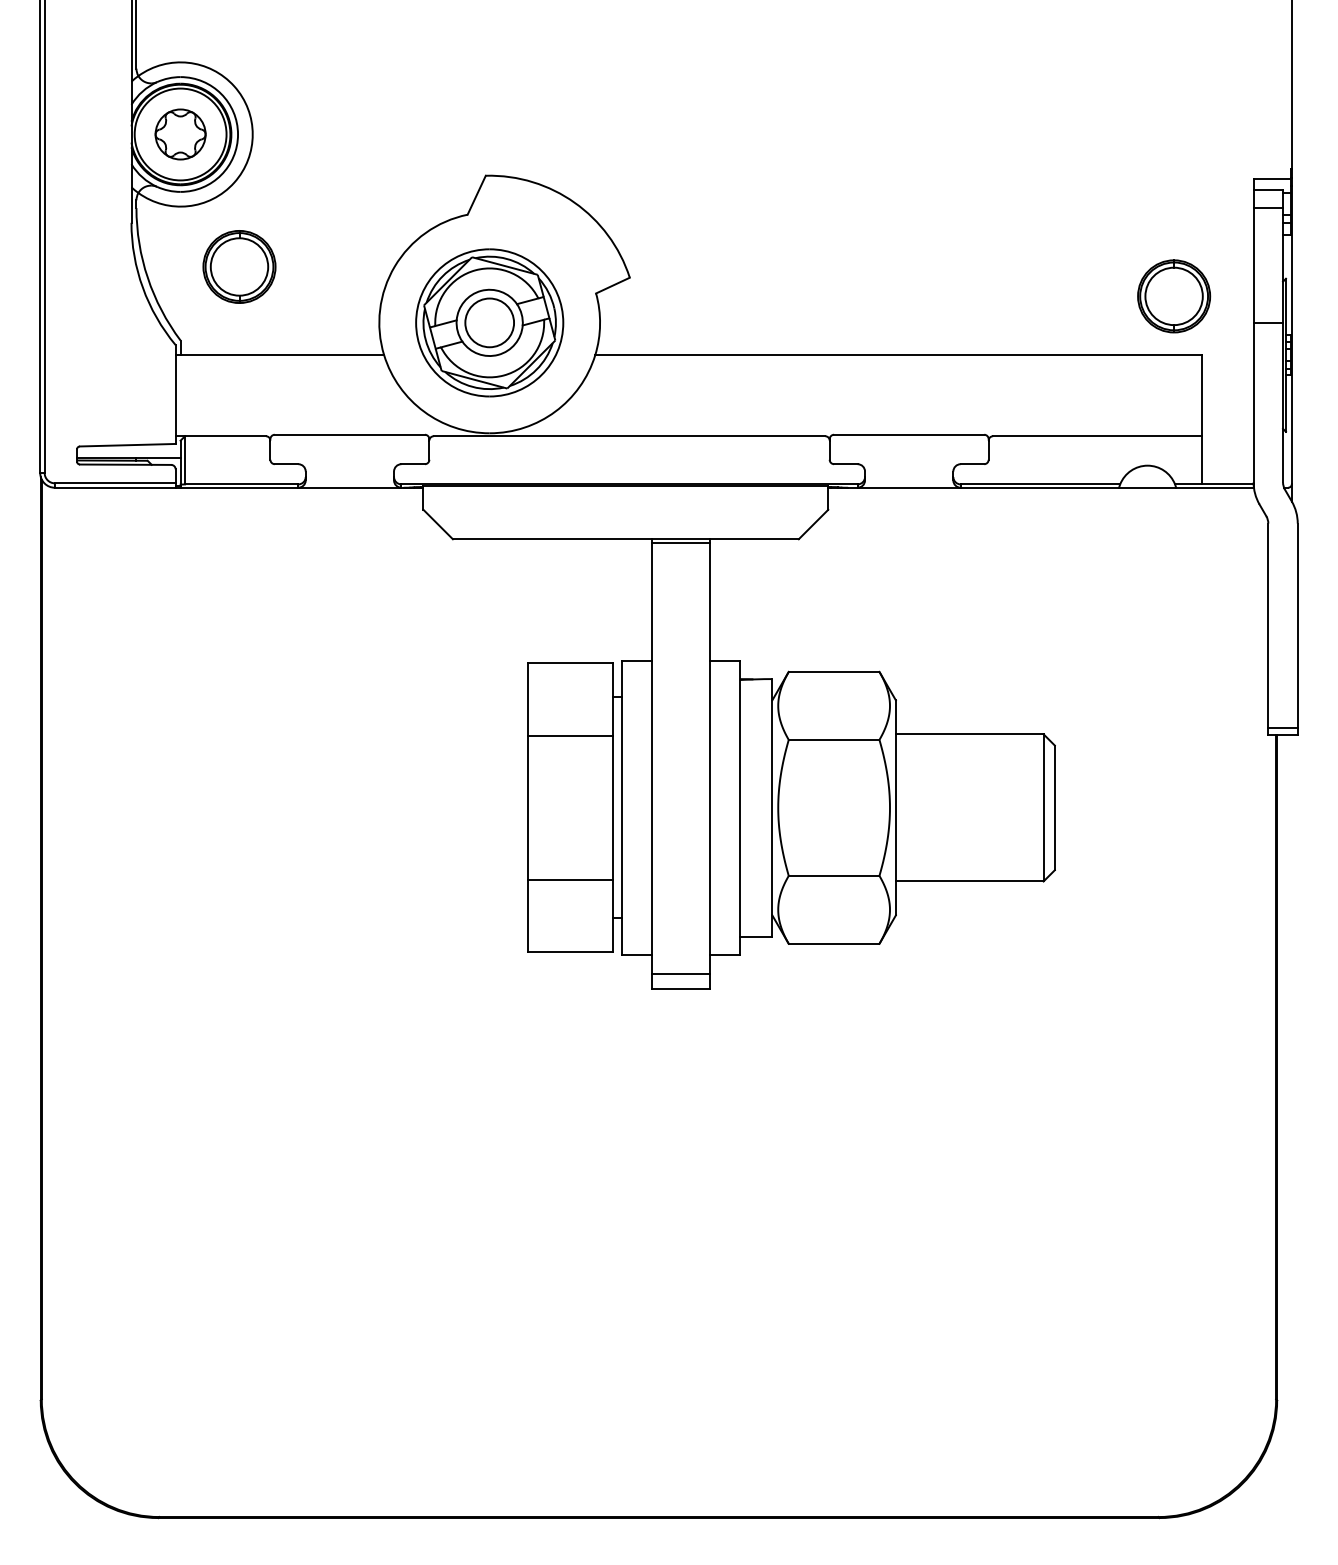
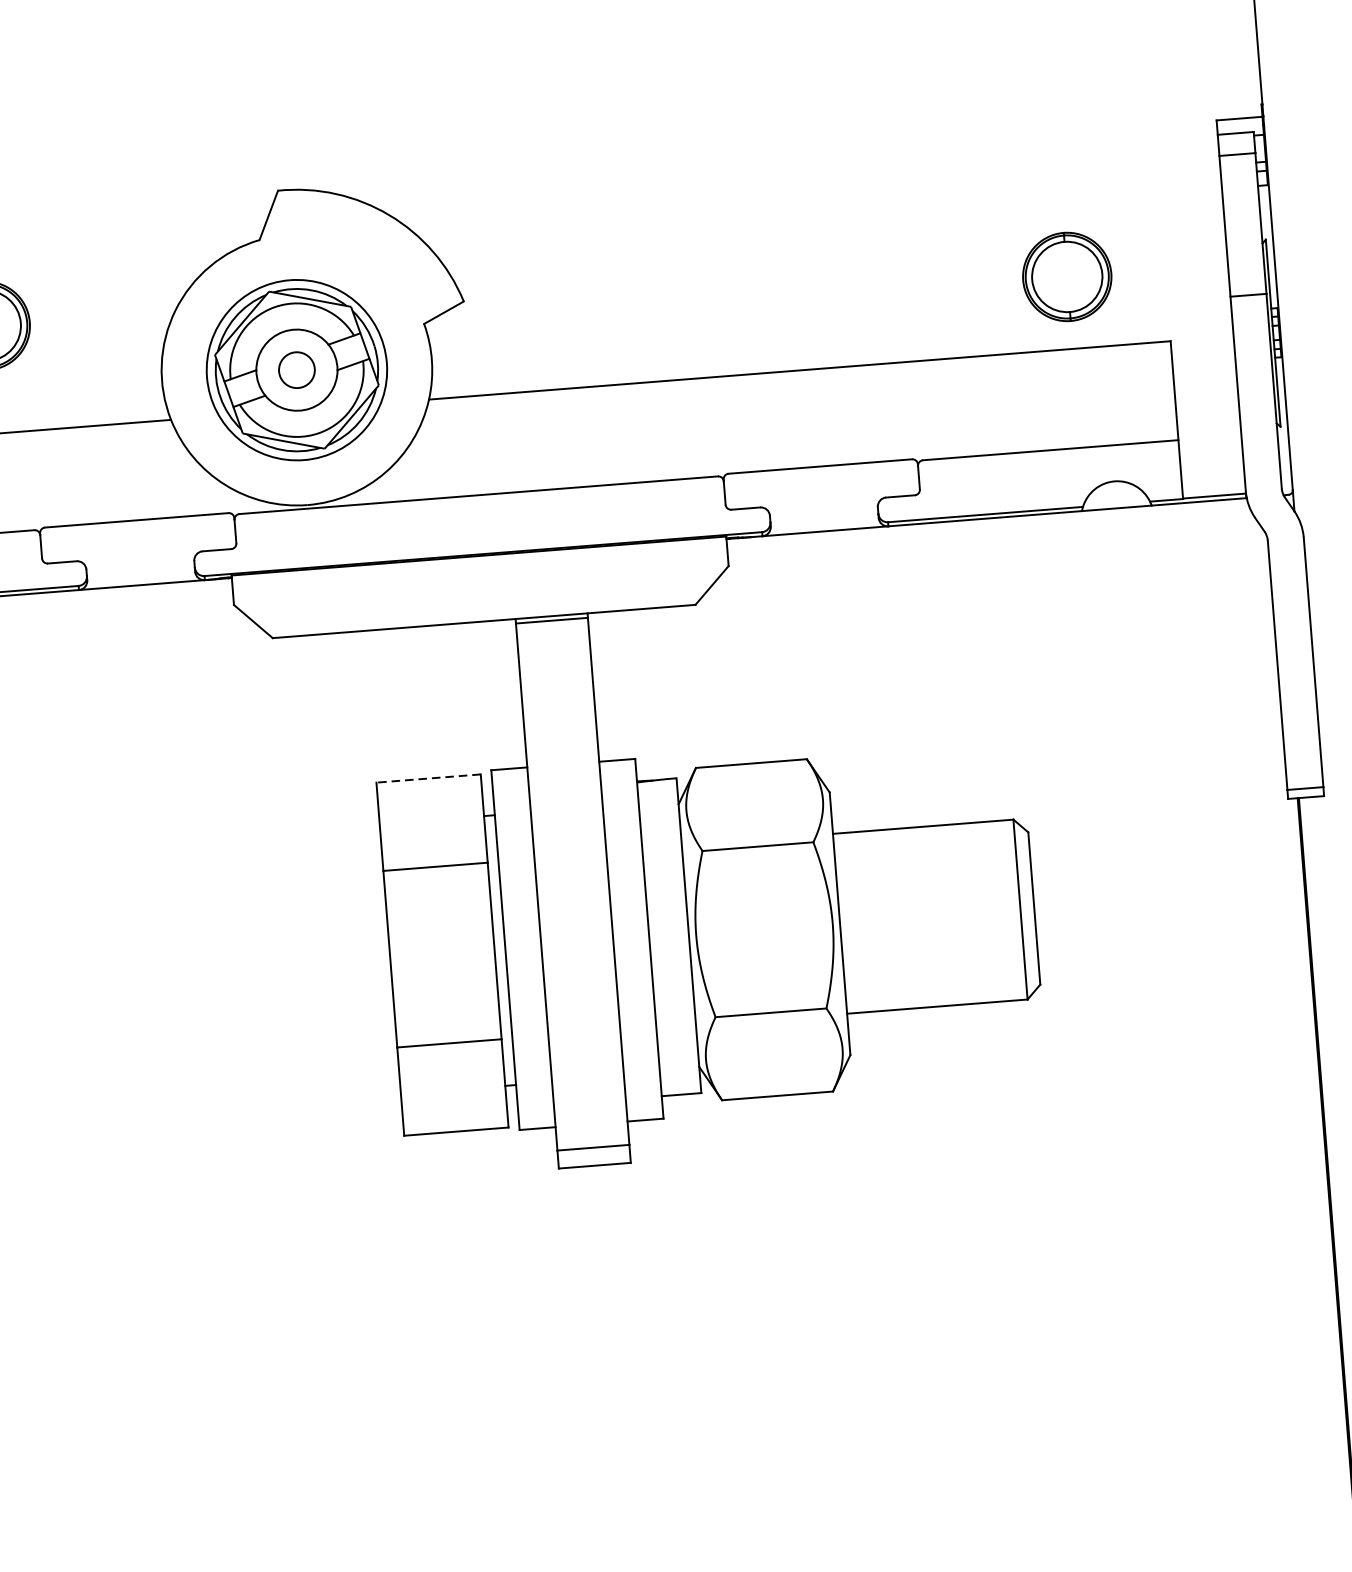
part: (1174, 296) -> (1067, 277), moved
circle: (489, 322) -> (296, 369), size x0.6
line: (570, 663) -> (428, 778), solid -> dashed

